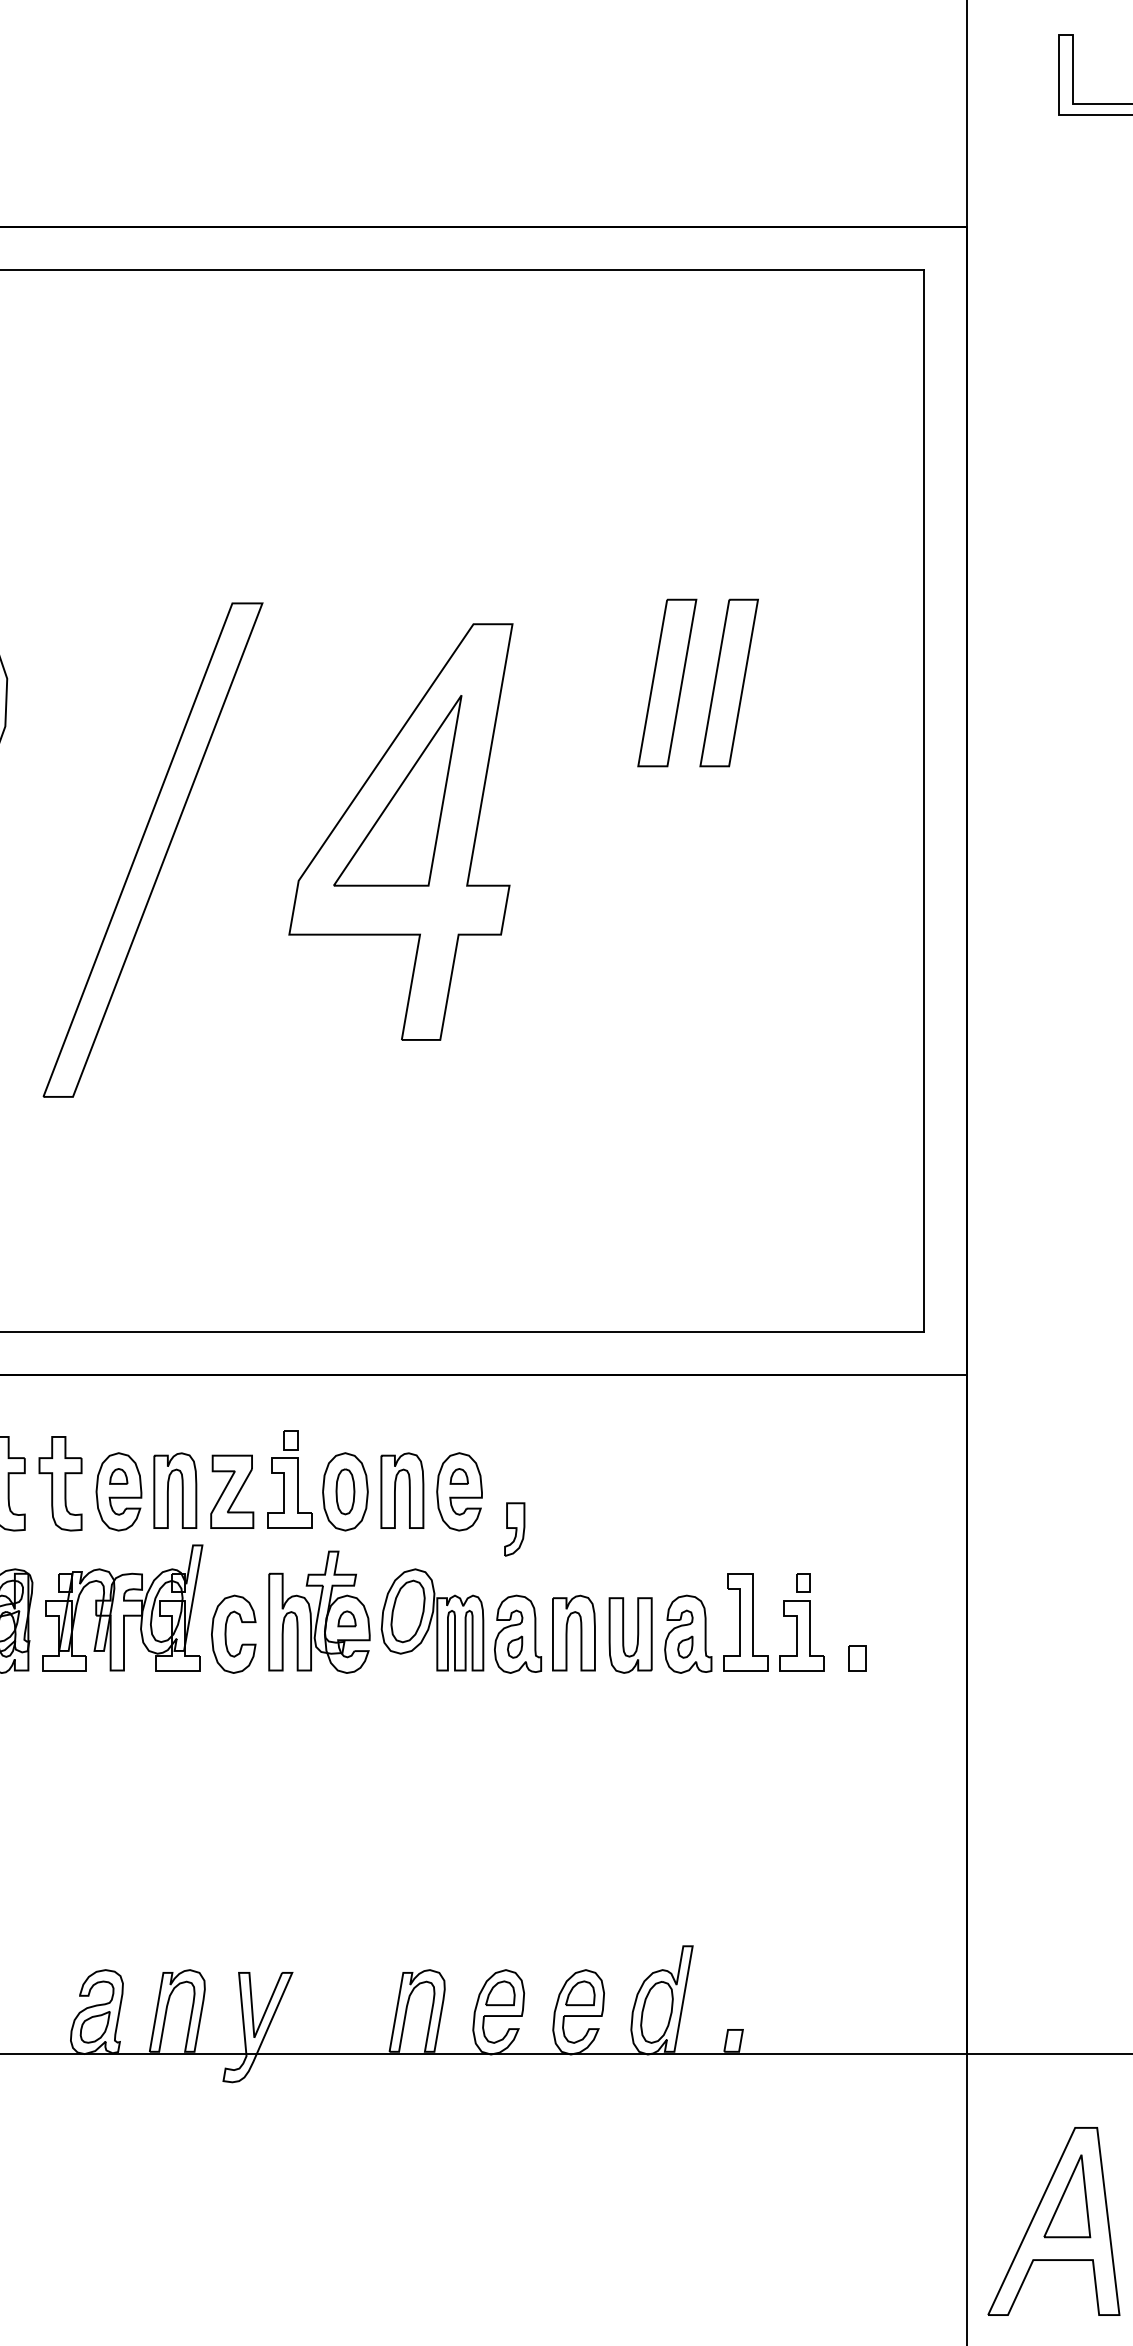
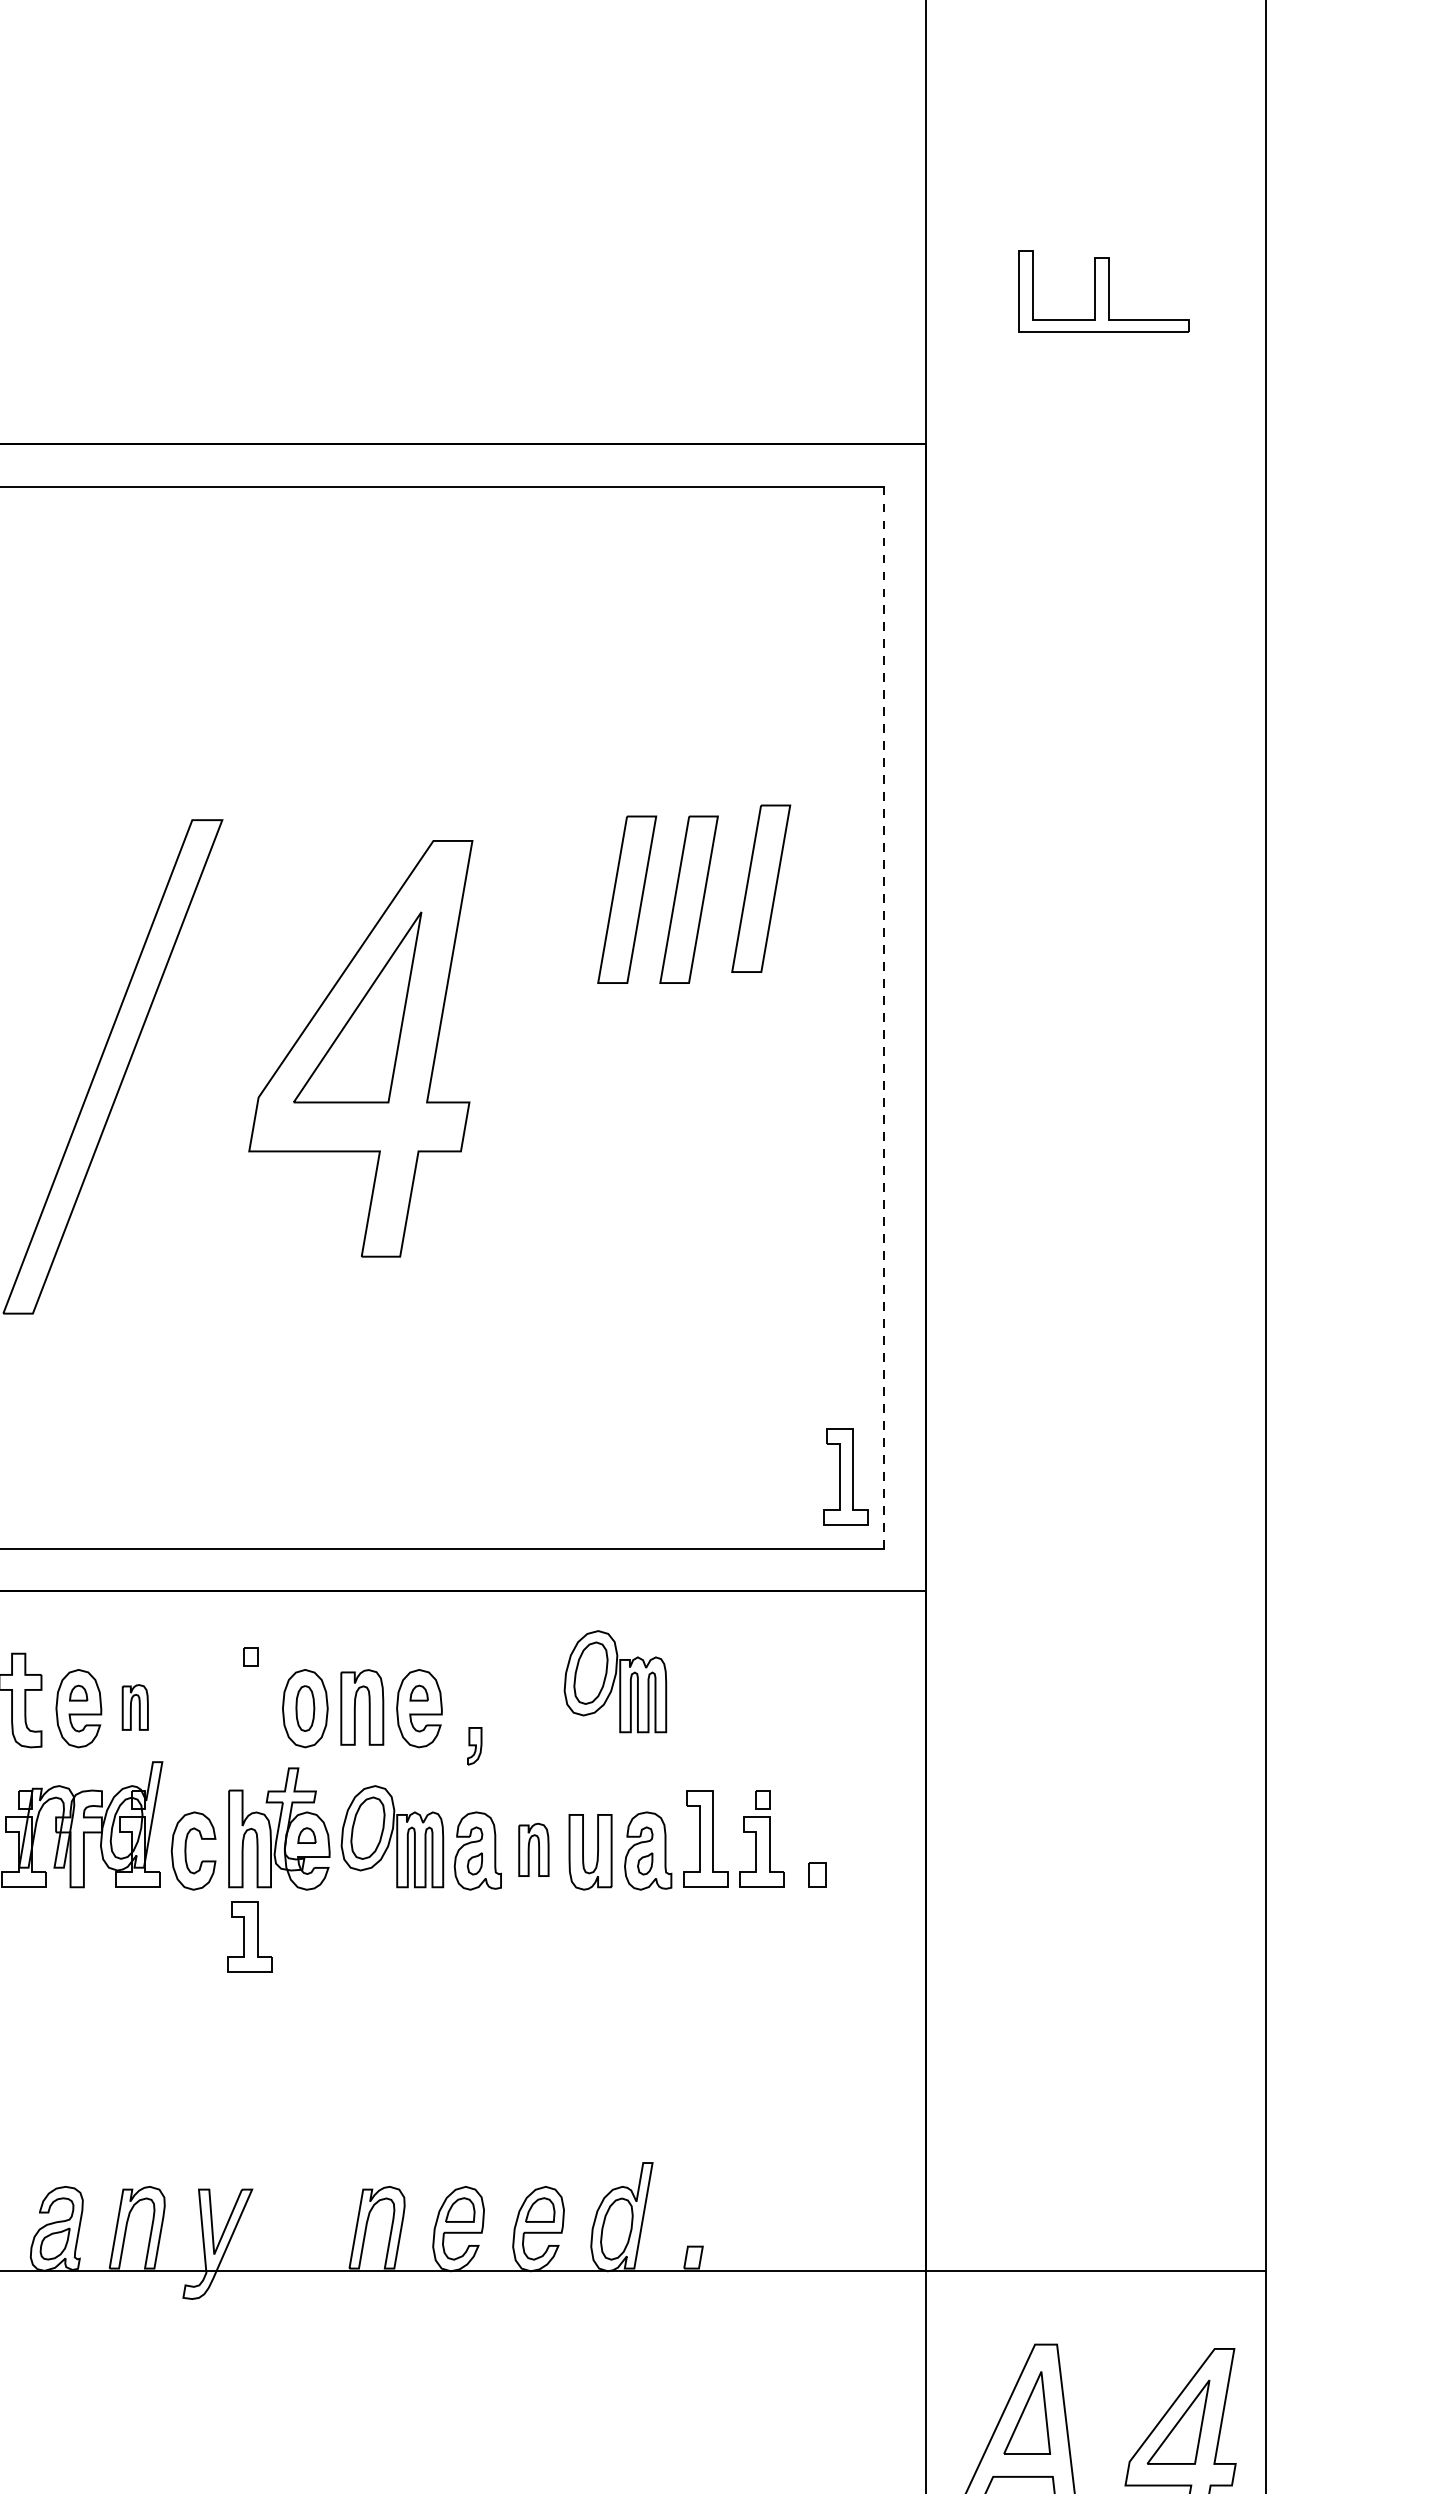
part: (801, 671) -> (761, 888), added
line: (923, 801) -> (883, 1018), solid -> dashed
part: (885, 1259) -> (845, 1476), added
part: (655, 1464) -> (615, 1681), added
part: (175, 1490) -> (135, 1707), size x0.6
part: (232, 1491) -> (192, 1708), removed
part: (289, 1492) -> (249, 1936), moved
part: (514, 1529) -> (474, 1746), size x0.7
part: (573, 1632) -> (533, 1849), size x0.7

